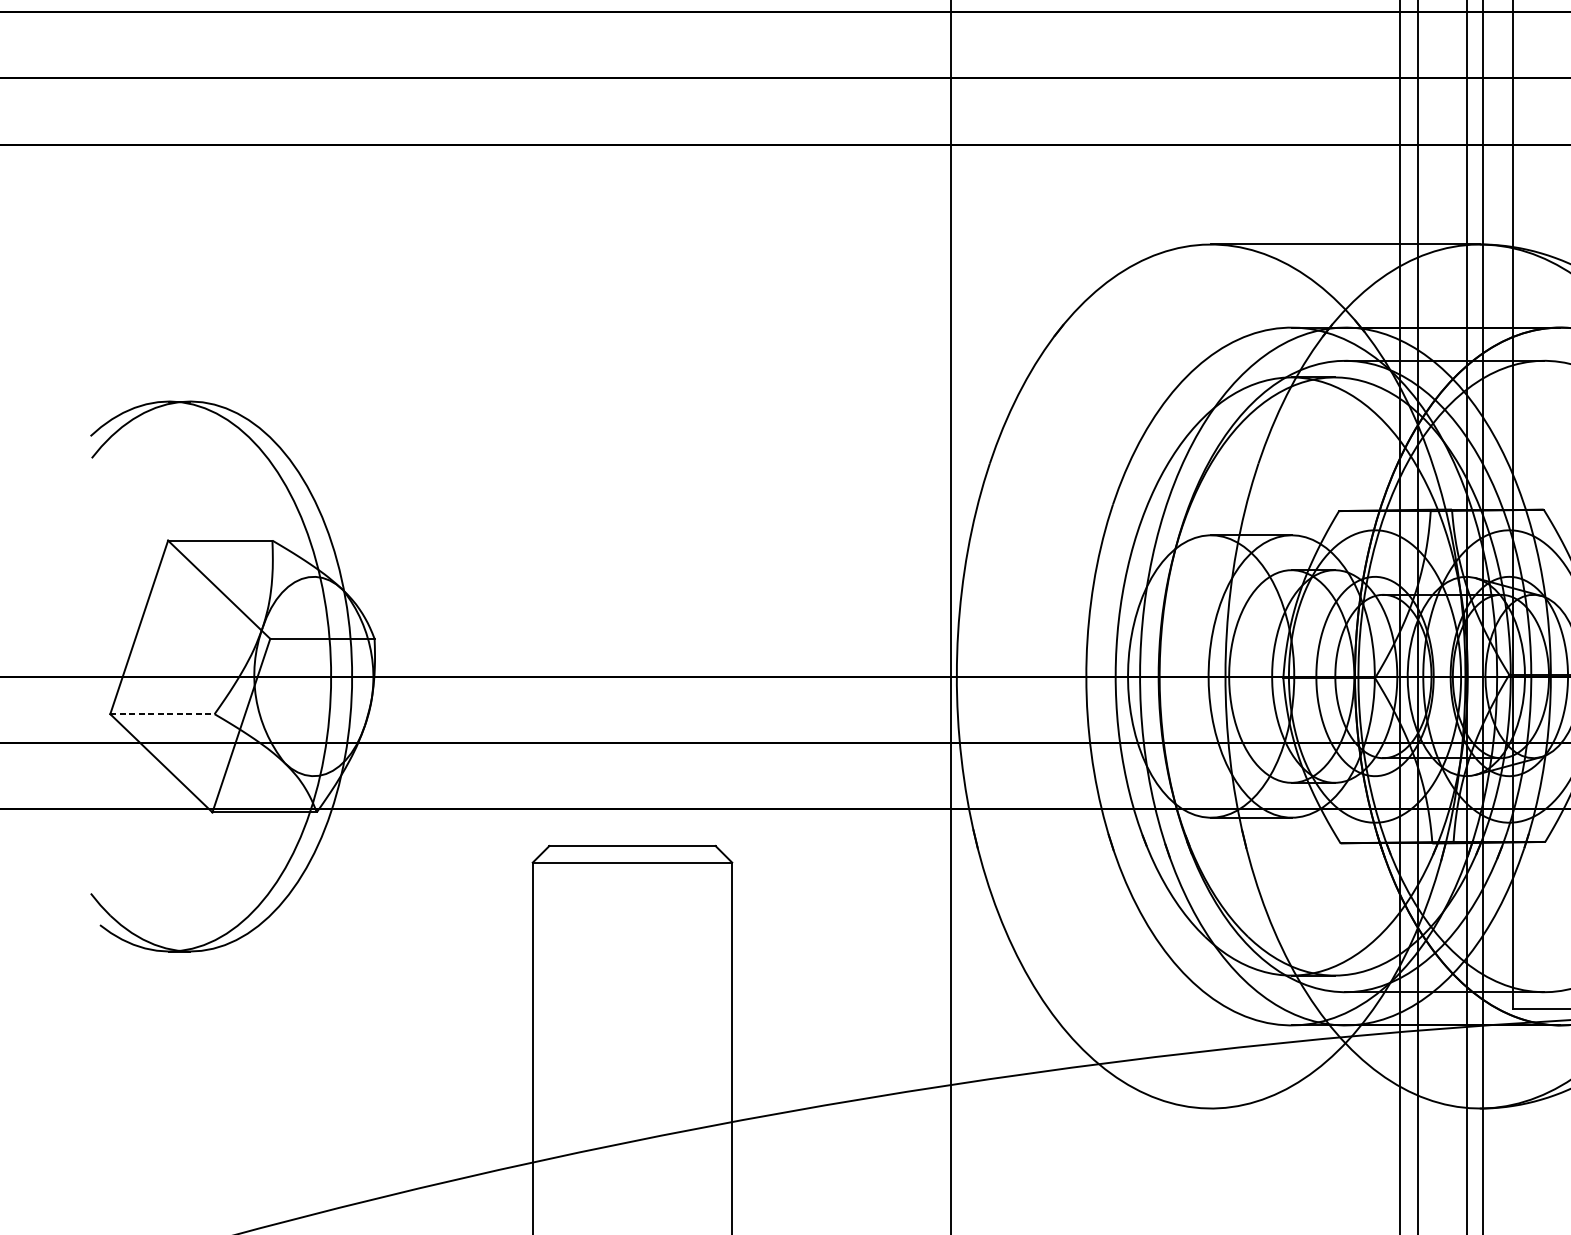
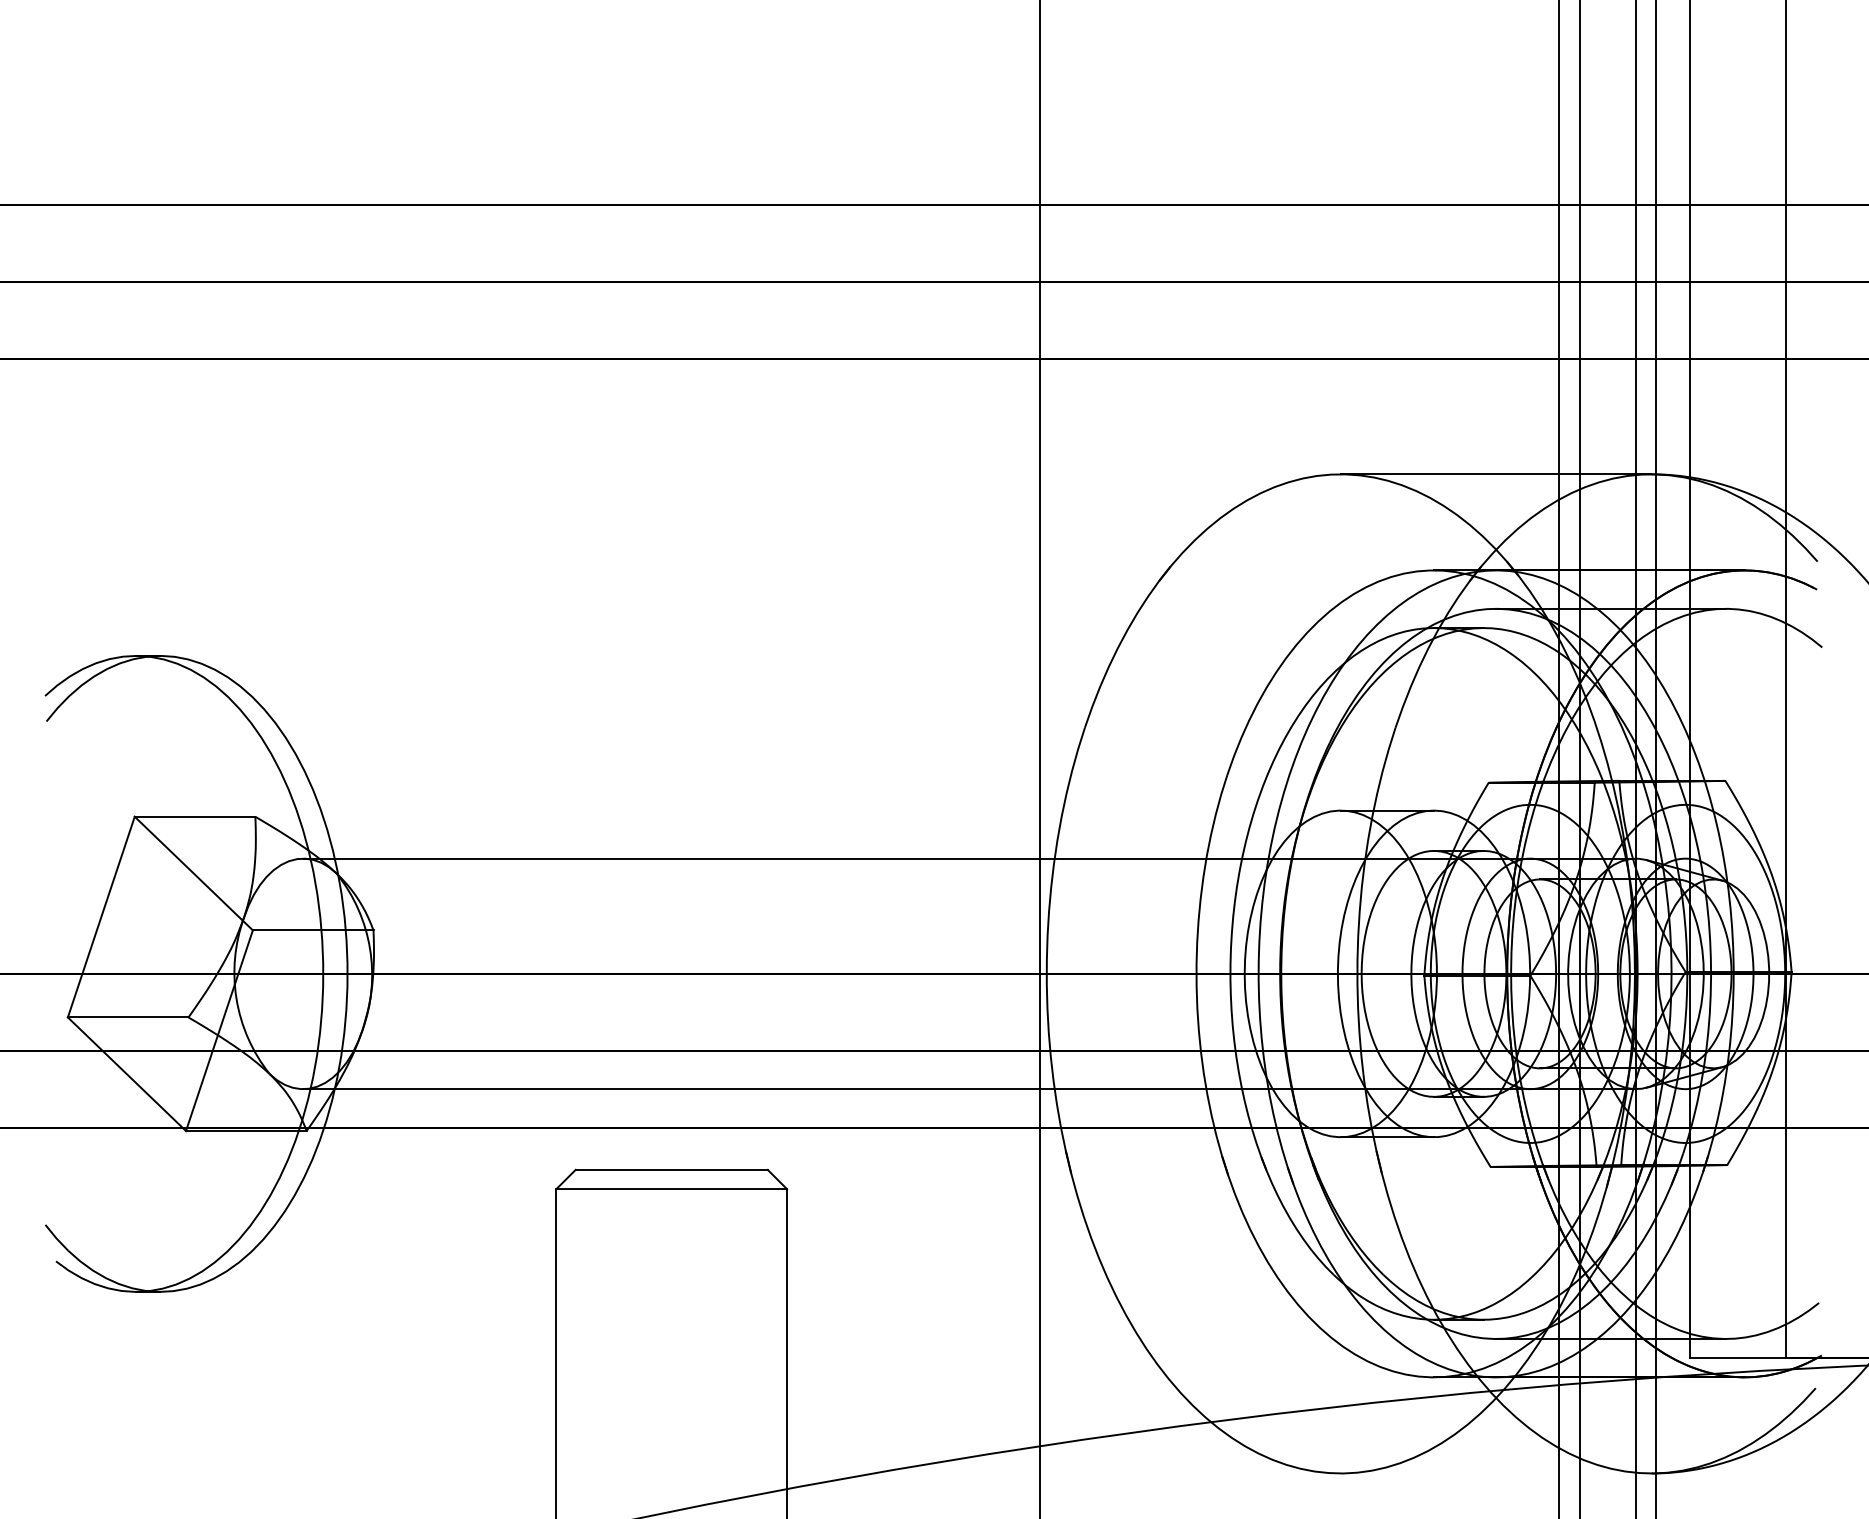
line: (890, 576) -> (969, 858), added
line: (162, 714) -> (128, 1017), dashed -> solid
line: (890, 776) -> (969, 1089), added

